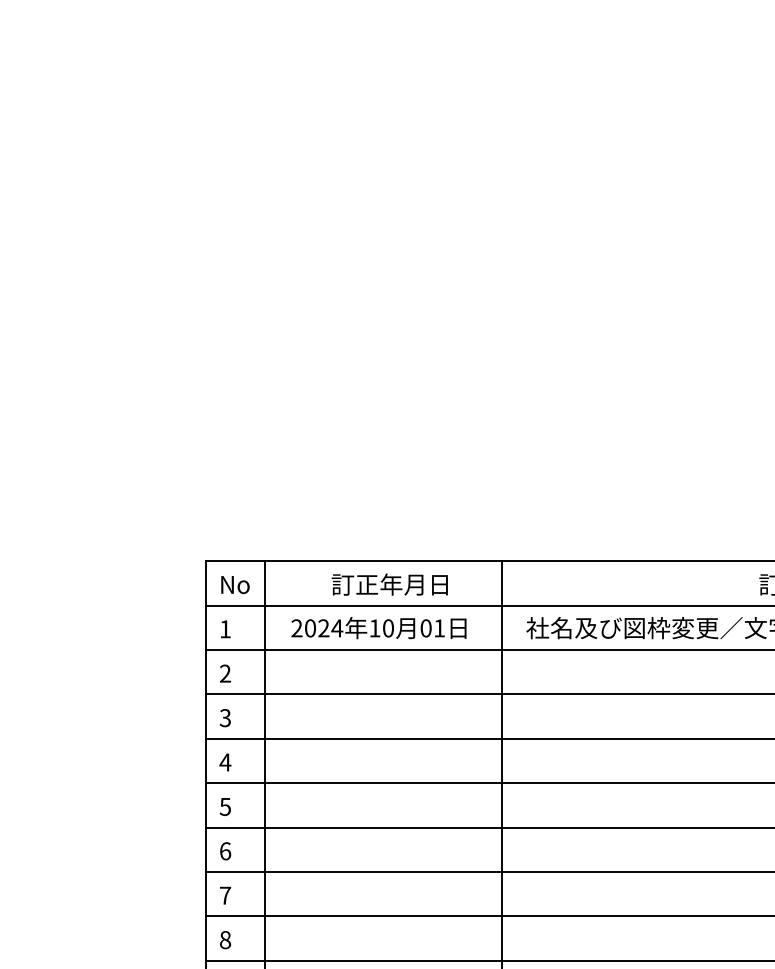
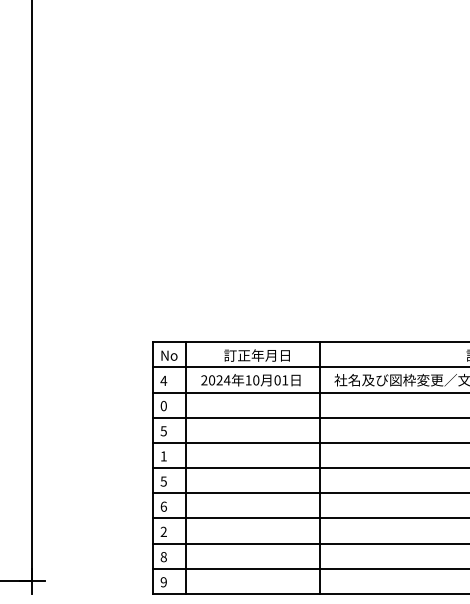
text: (224, 628) -> (163, 380), 1 -> 4
text: (224, 674) -> (163, 406), 2 -> 0
text: (224, 716) -> (163, 430), 3 -> 5
text: (224, 762) -> (163, 456), 4 -> 1
text: (224, 894) -> (163, 531), 7 -> 2

